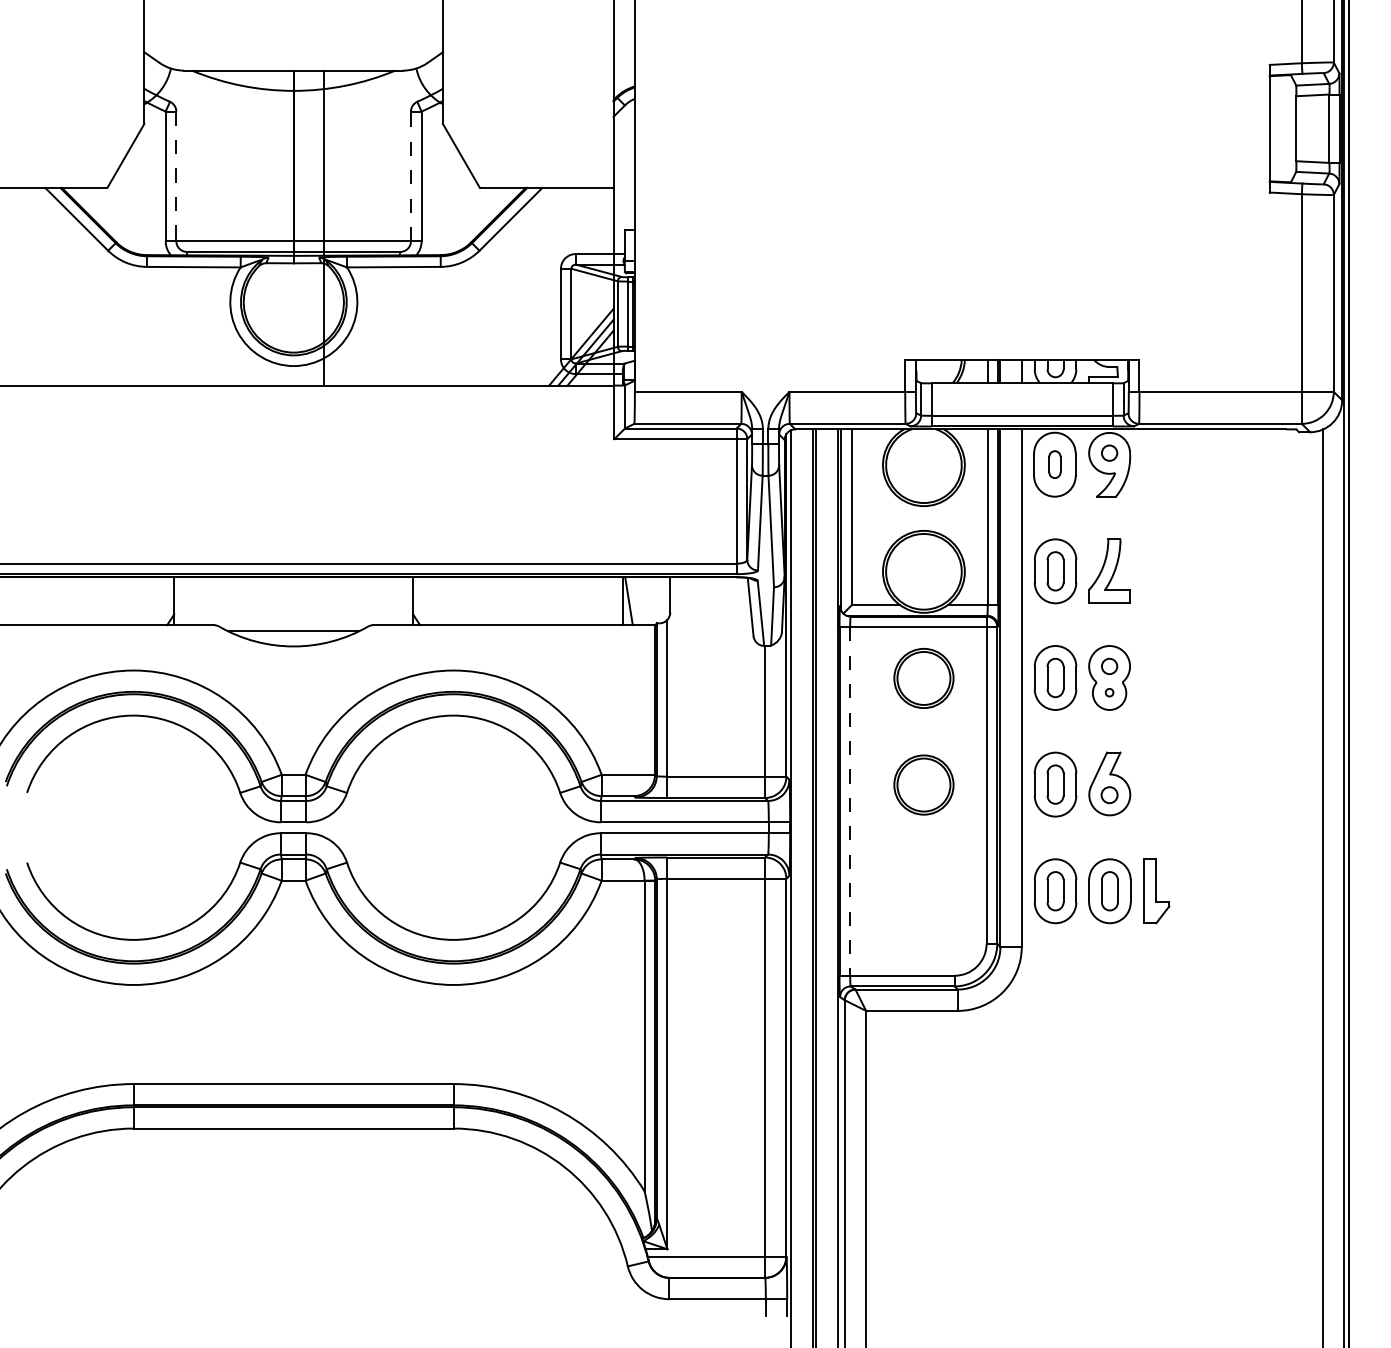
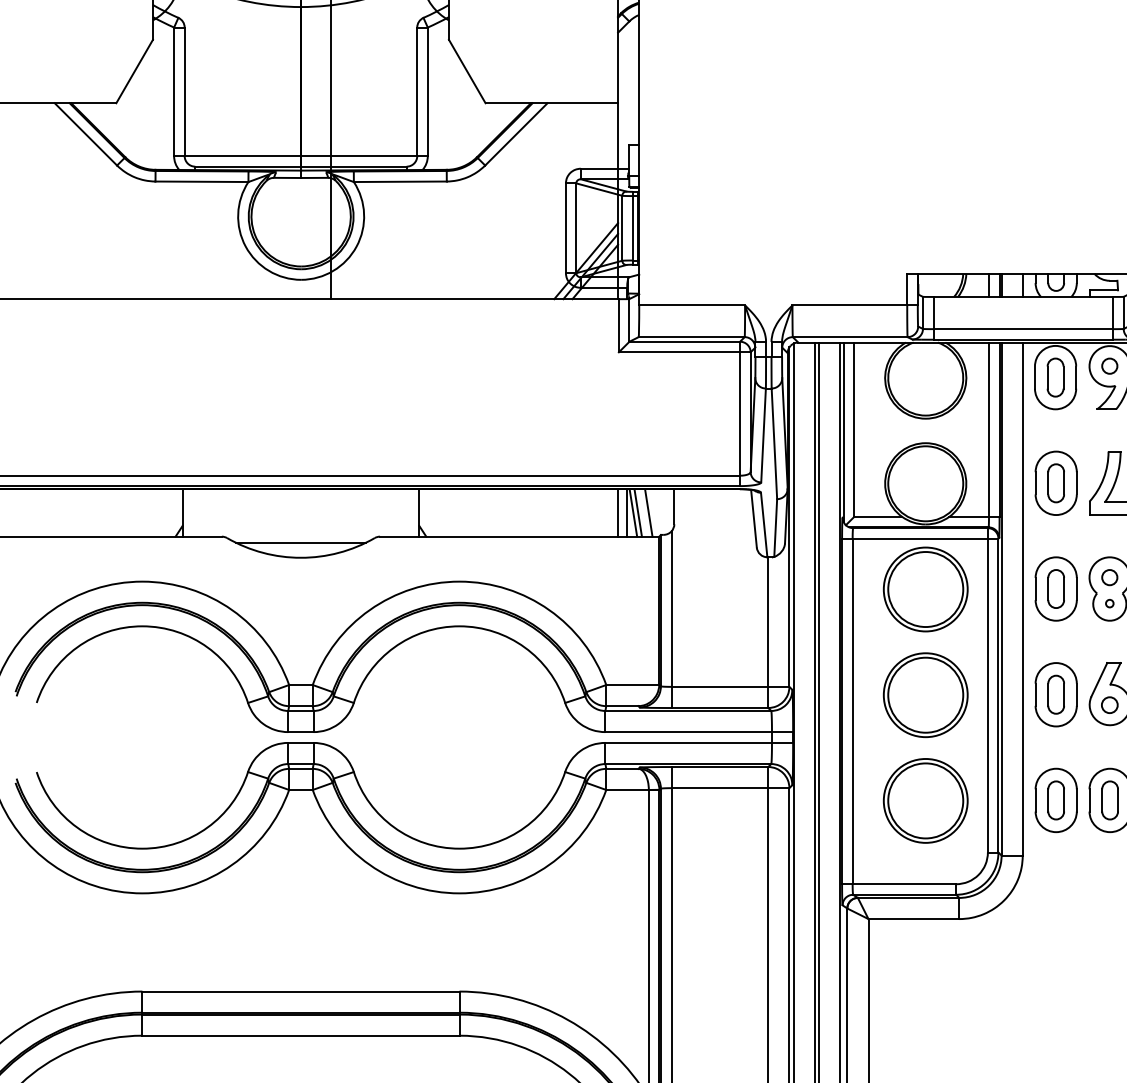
line: (176, 176) -> (184, 91), dashed -> solid
line: (410, 176) -> (416, 91), dashed -> solid
part: (1054, 464) -> (1055, 377), size x1.43
line: (613, 601) -> (618, 513), added
line: (633, 601) -> (637, 513), added
line: (644, 601) -> (648, 513), added
part: (923, 678) -> (925, 589), size x1.43
part: (923, 784) -> (925, 694), size x1.43
line: (850, 801) -> (852, 711), dashed -> solid
part: (923, 891) -> (925, 800), added

